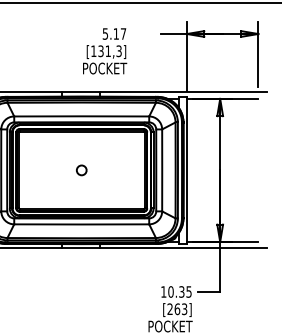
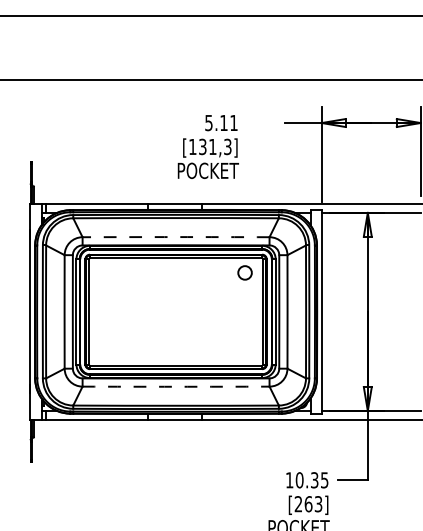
text: (123, 33) -> (233, 122), 5.17 -> 5.11
arc: (82, 116) -> (176, 237), solid -> dashed
circle: (81, 170) -> (244, 272), moved
arc: (82, 224) -> (176, 386), solid -> dashed

